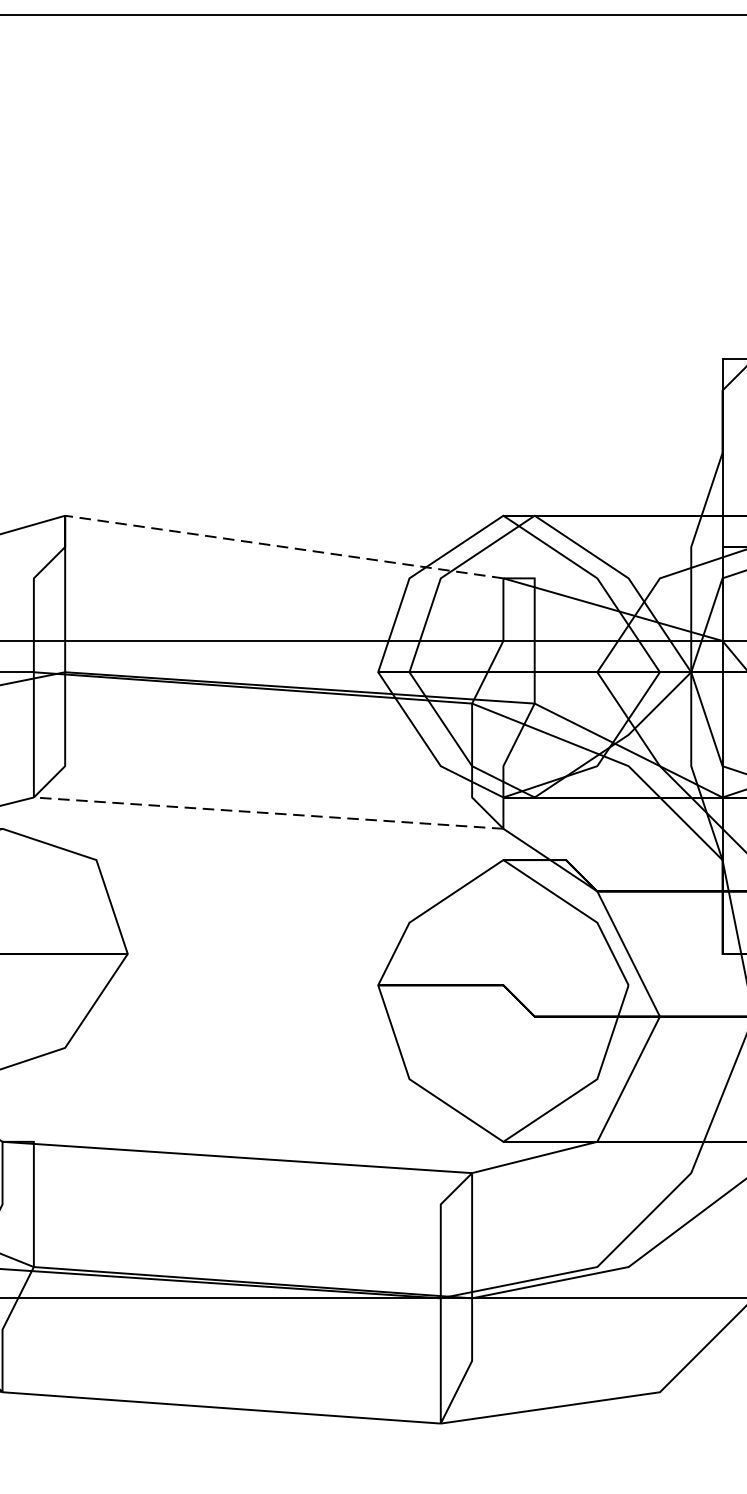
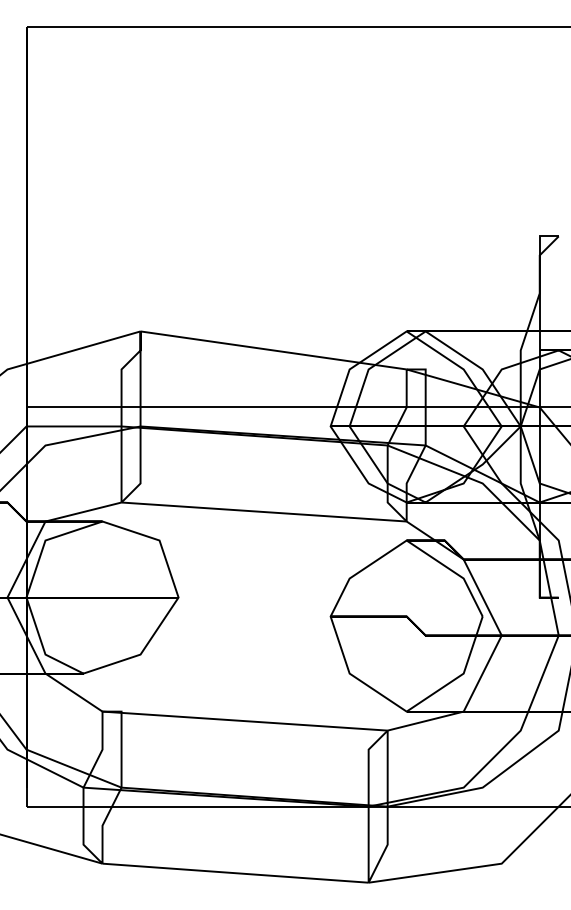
line: (284, 547) -> (273, 350), dashed -> solid
line: (269, 813) -> (264, 512), dashed -> solid

